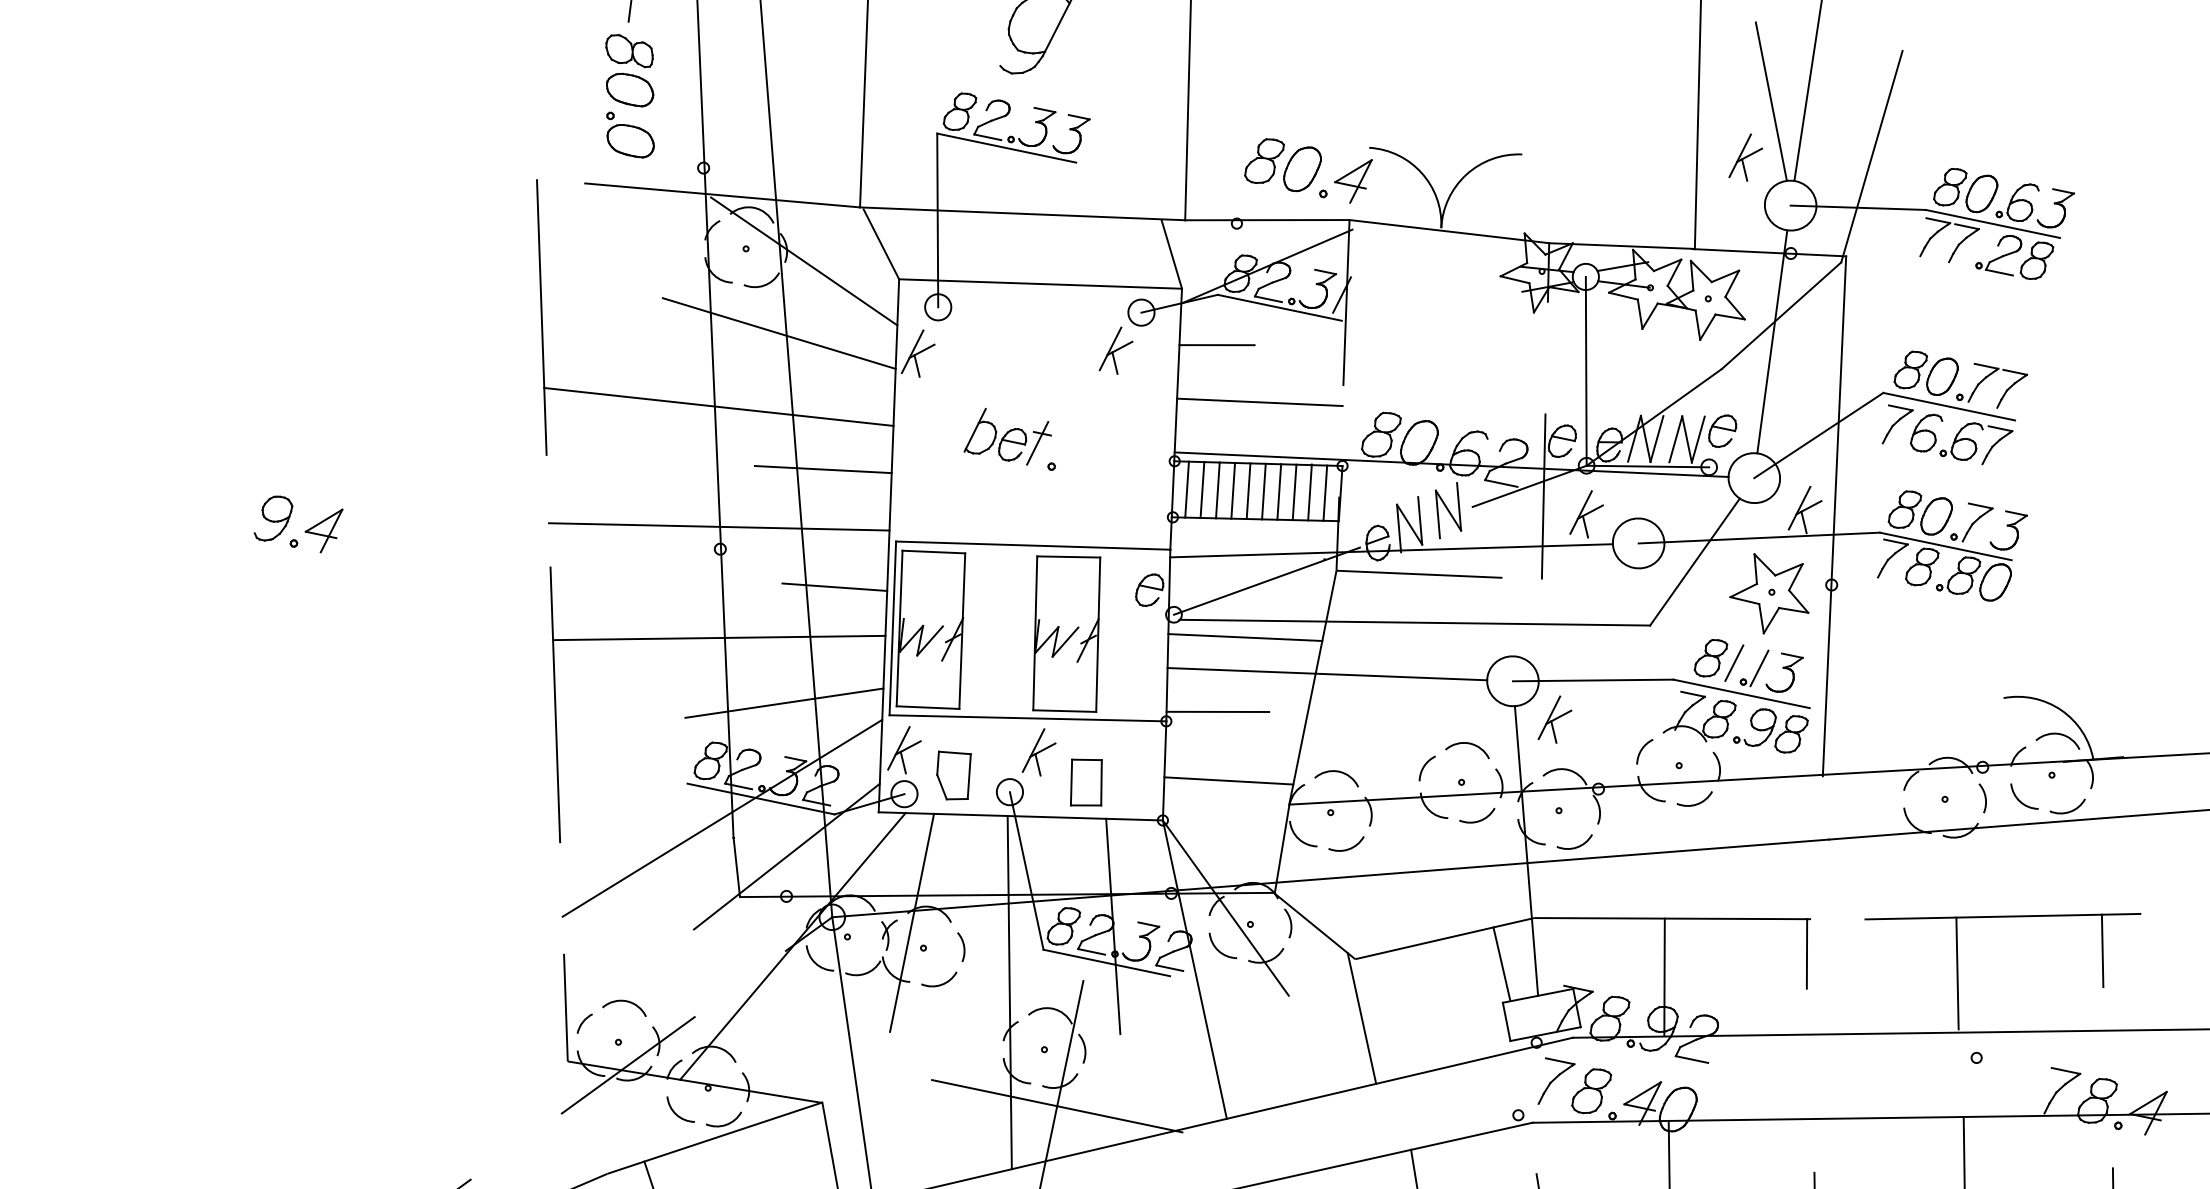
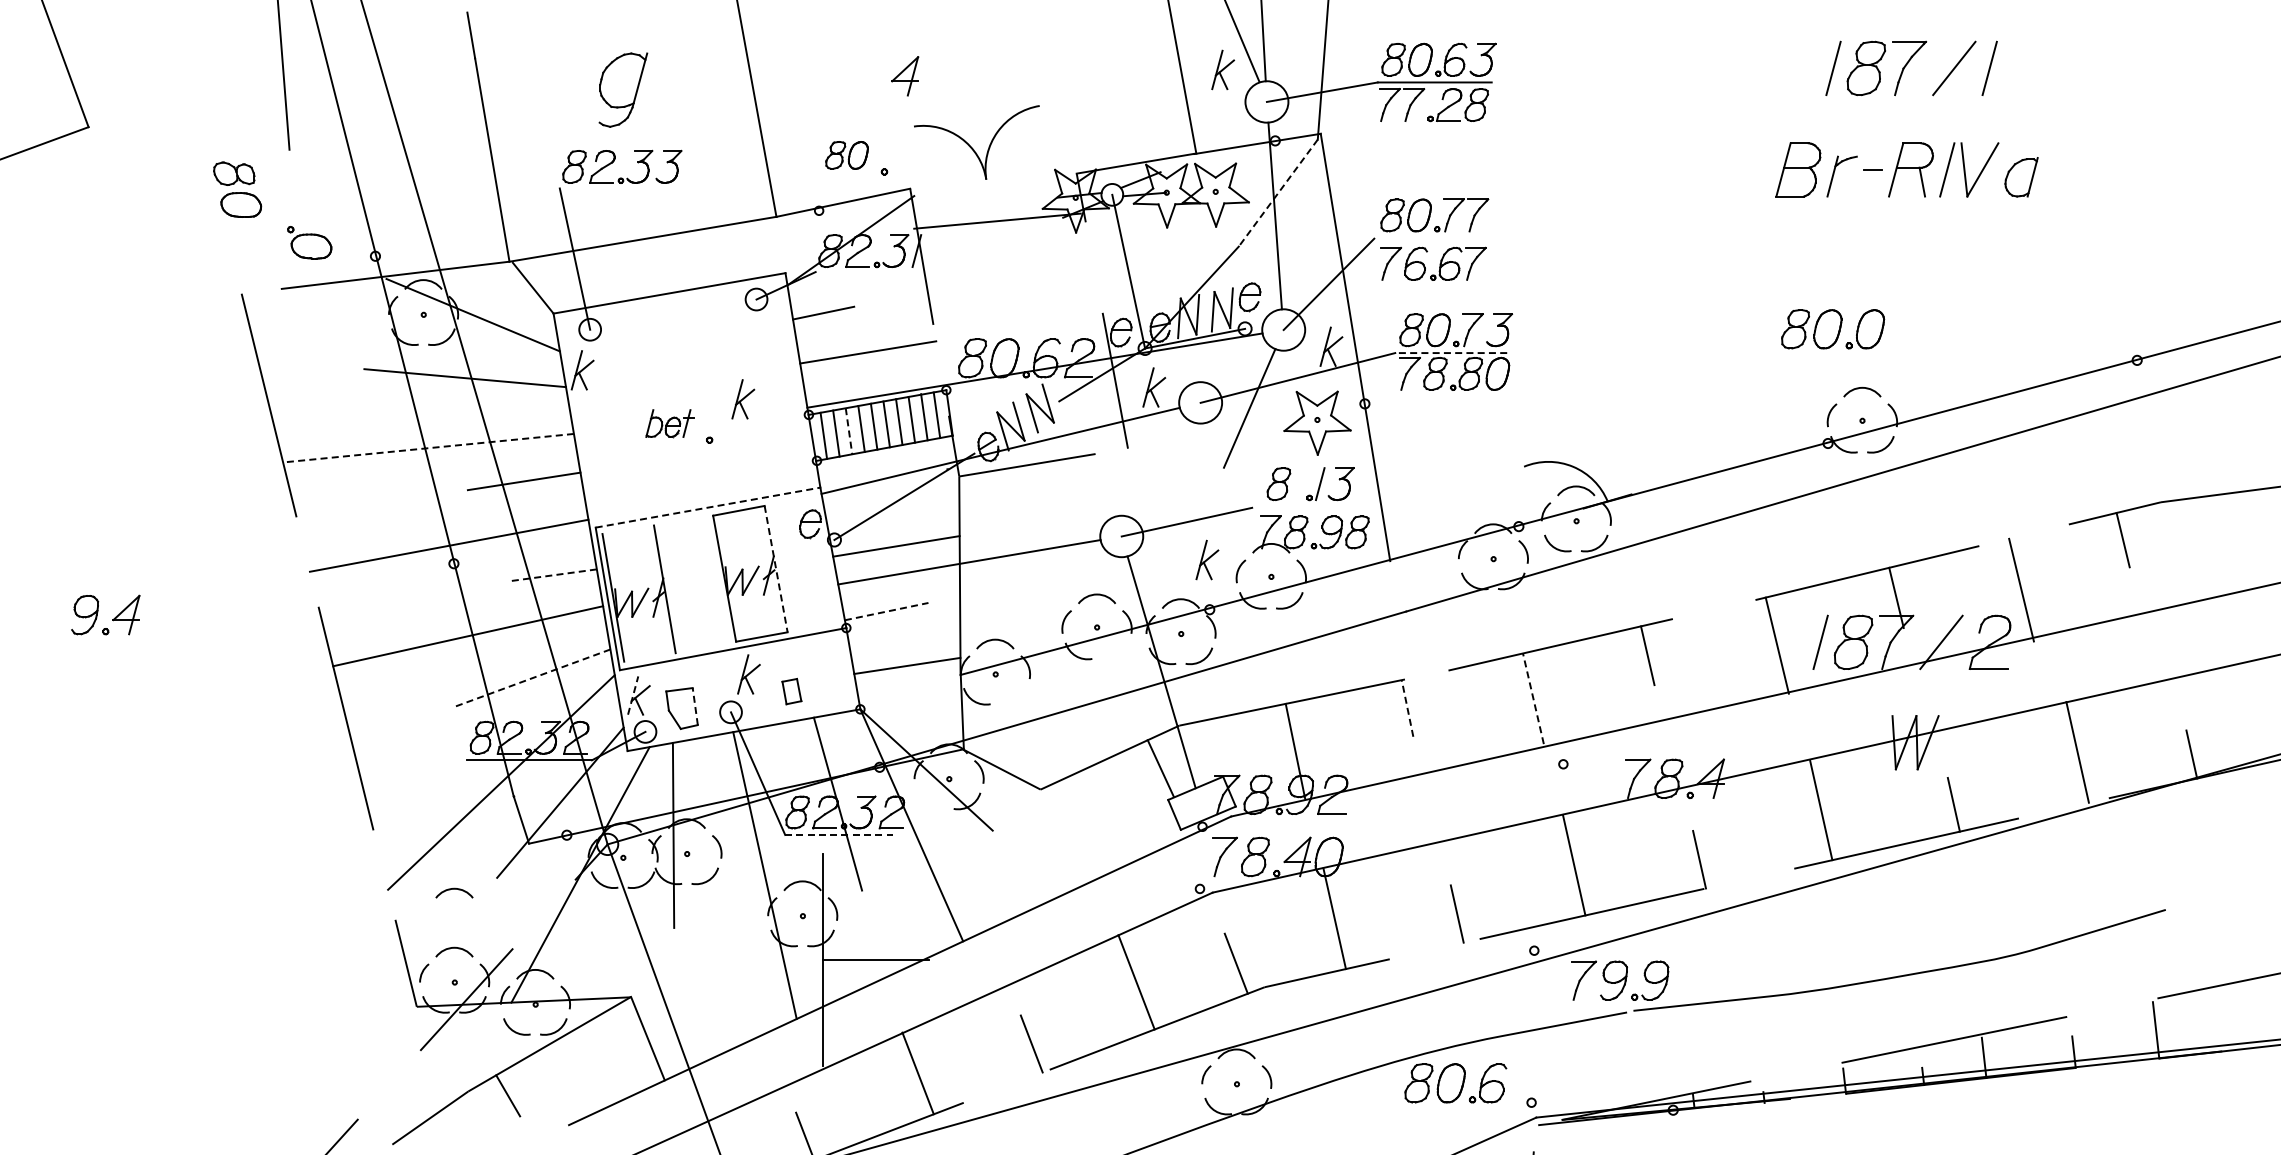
part: (629, 70) -> (237, 189), moved
line: (1006, 148) -> (618, 188), removed
part: (1282, 165) -> (846, 155), size x0.7
part: (1352, 179) -> (905, 76), moved
line: (1449, 230) -> (997, 220), moved
line: (1170, 253) -> (770, 246), removed
line: (1279, 308) -> (868, 272), removed
line: (1781, 316) -> (1278, 193), solid -> dashed
part: (1117, 350) -> (743, 399), moved
line: (1949, 406) -> (1430, 238), removed
line: (718, 407) -> (428, 448), solid -> dashed
part: (1008, 437) -> (669, 423), size x0.7
line: (1218, 490) -> (849, 431), solid -> dashed
line: (1033, 545) -> (708, 507), solid -> dashed
line: (1945, 547) -> (1451, 353), solid -> dashed
line: (934, 551) -> (628, 529), removed
line: (834, 587) -> (553, 575), solid -> dashed
line: (1414, 622) -> (1031, 505), removed
line: (1098, 635) -> (776, 569), solid -> dashed
line: (1733, 663) -> (1298, 484), removed
line: (1741, 693) -> (1309, 507), removed
line: (783, 703) -> (531, 678), solid -> dashed
line: (927, 707) -> (649, 657), removed
line: (1217, 711) -> (886, 611), solid -> dashed
part: (1556, 718) -> (1207, 559), moved
line: (899, 748) -> (633, 695), solid -> dashed
line: (969, 776) -> (695, 706), solid -> dashed
part: (1086, 782) -> (791, 691), size x0.6
arc: (1480, 819) -> (1118, 654), removed
arc: (1347, 848) -> (1015, 700), removed
arc: (640, 932) -> (454, 889), added
arc: (1220, 950) -> (929, 805), removed
line: (1806, 953) -> (1407, 708), solid -> dashed
line: (1106, 962) -> (838, 834), solid -> dashed
line: (1957, 973) -> (1533, 698), solid -> dashed
line: (1361, 1018) -> (1055, 836), removed
line: (994, 1093) -> (769, 960), removed

